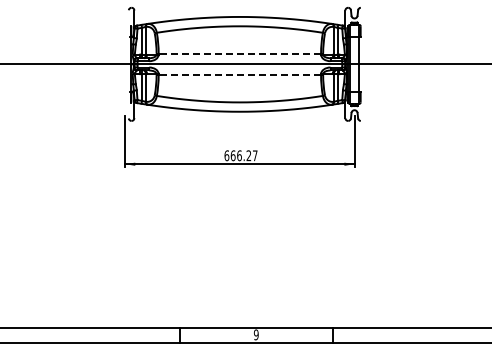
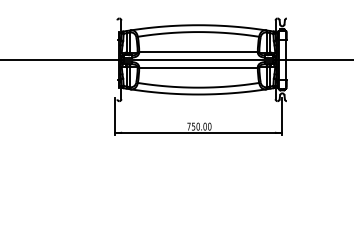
line: (239, 53) -> (198, 51), dashed -> solid
line: (239, 75) -> (198, 68), dashed -> solid
text: (240, 155) -> (198, 126), 666.27 -> 750.00

